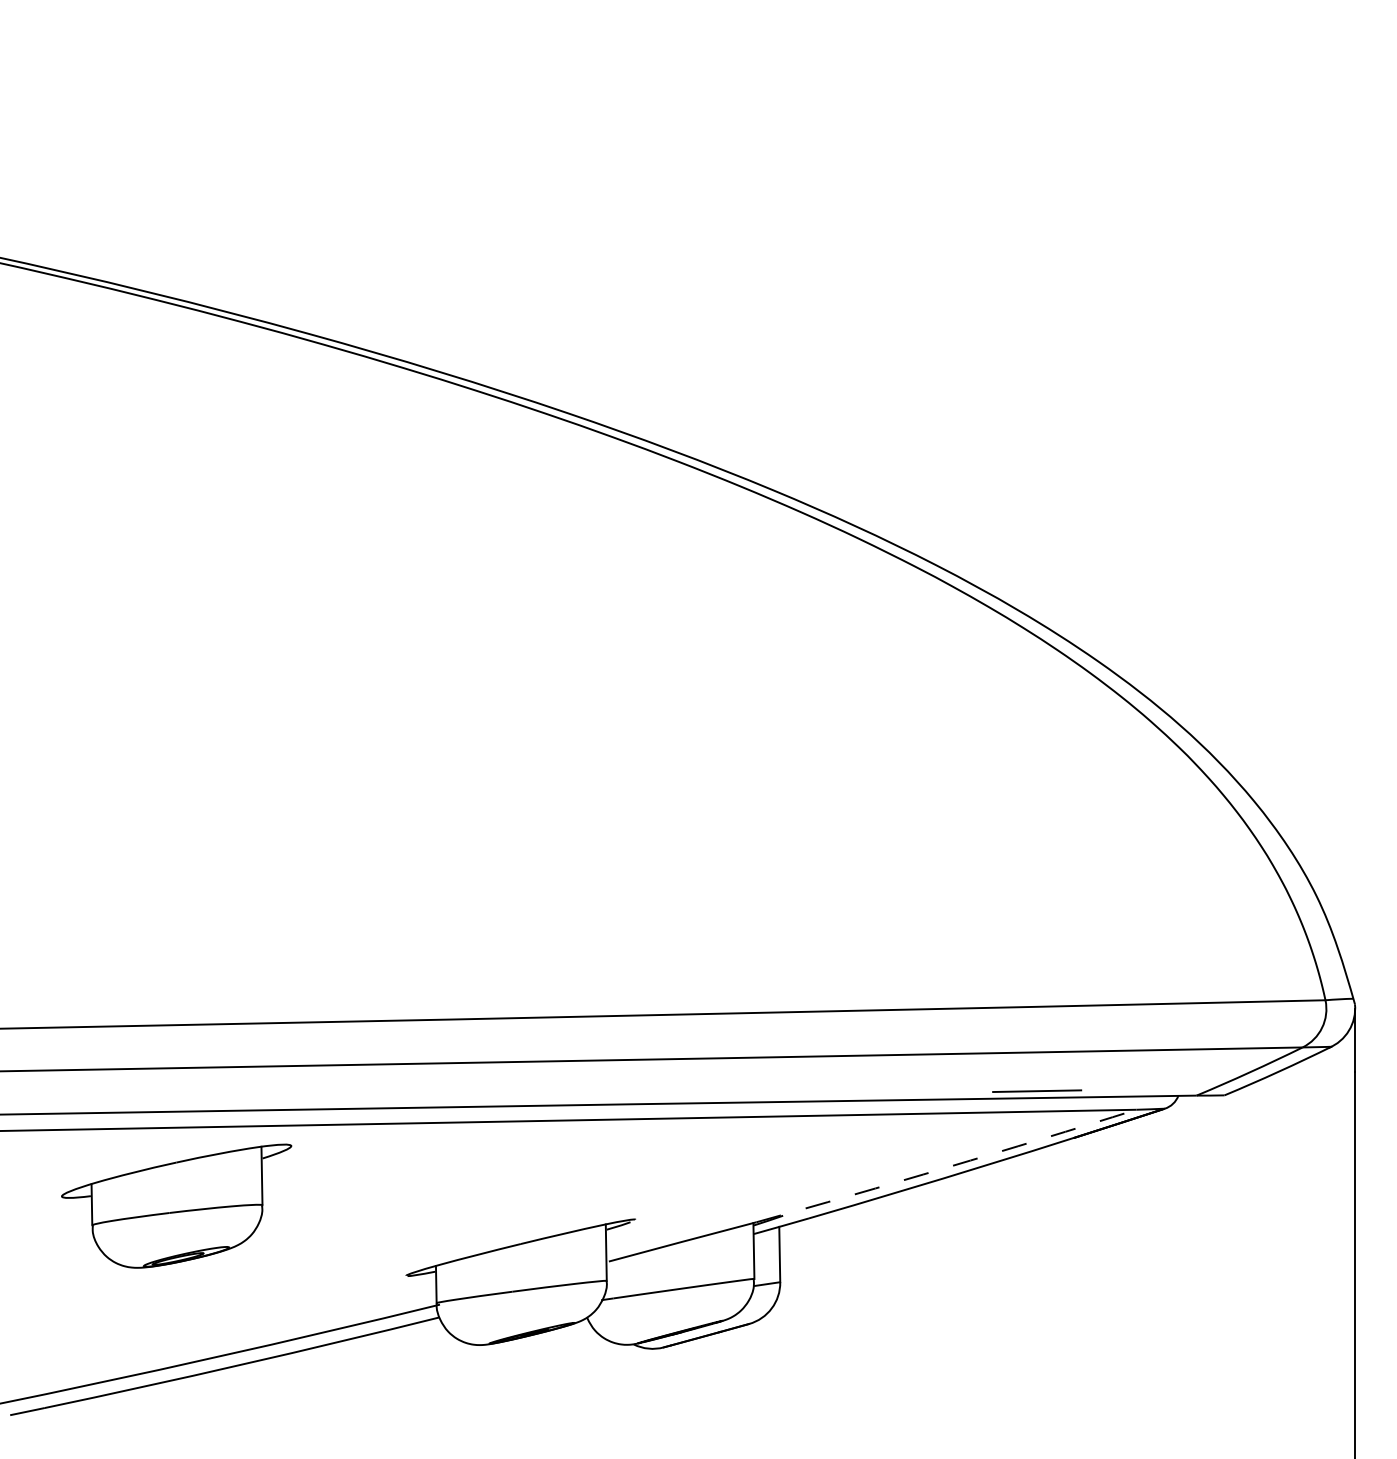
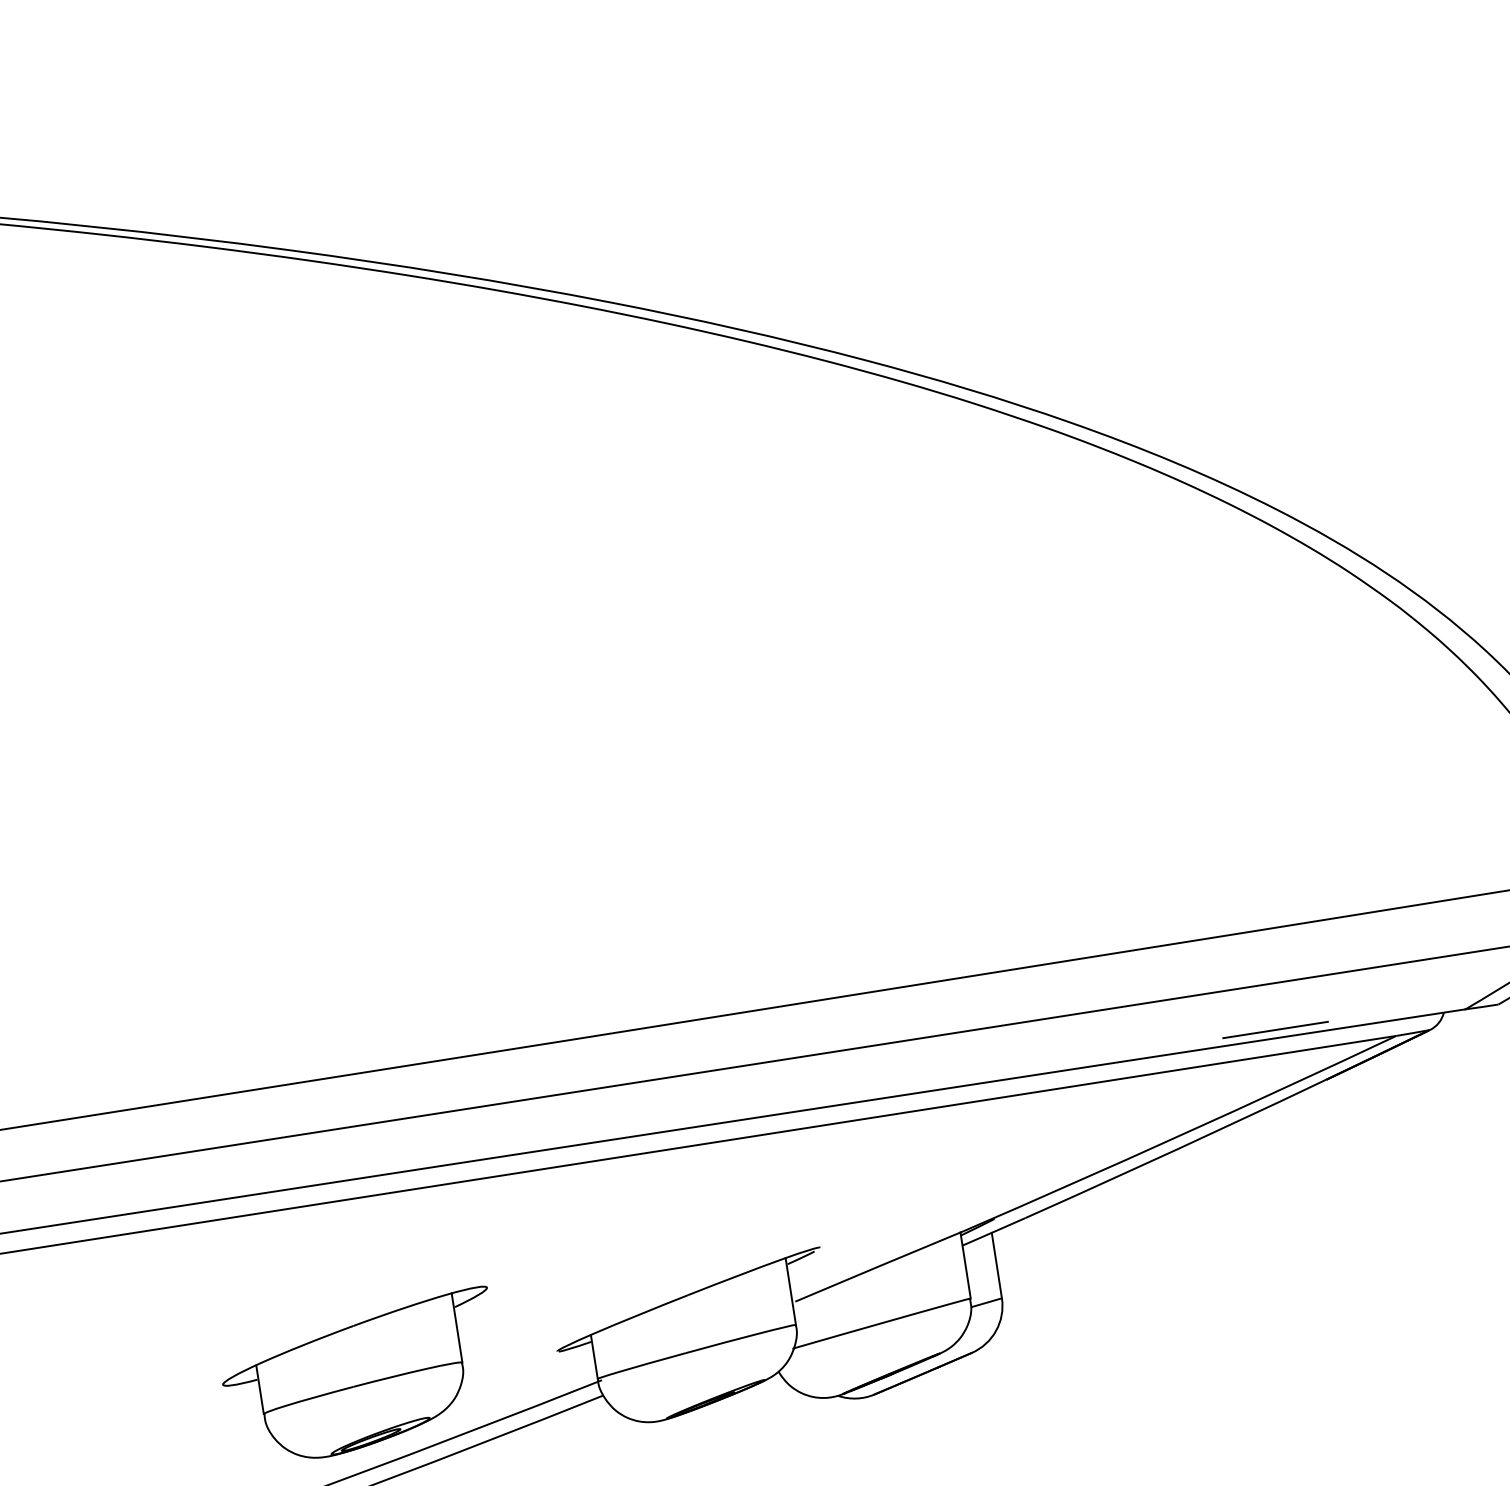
arc: (946, 1167) -> (1180, 1135), dashed -> solid
part: (176, 1205) -> (360, 1376), moved

